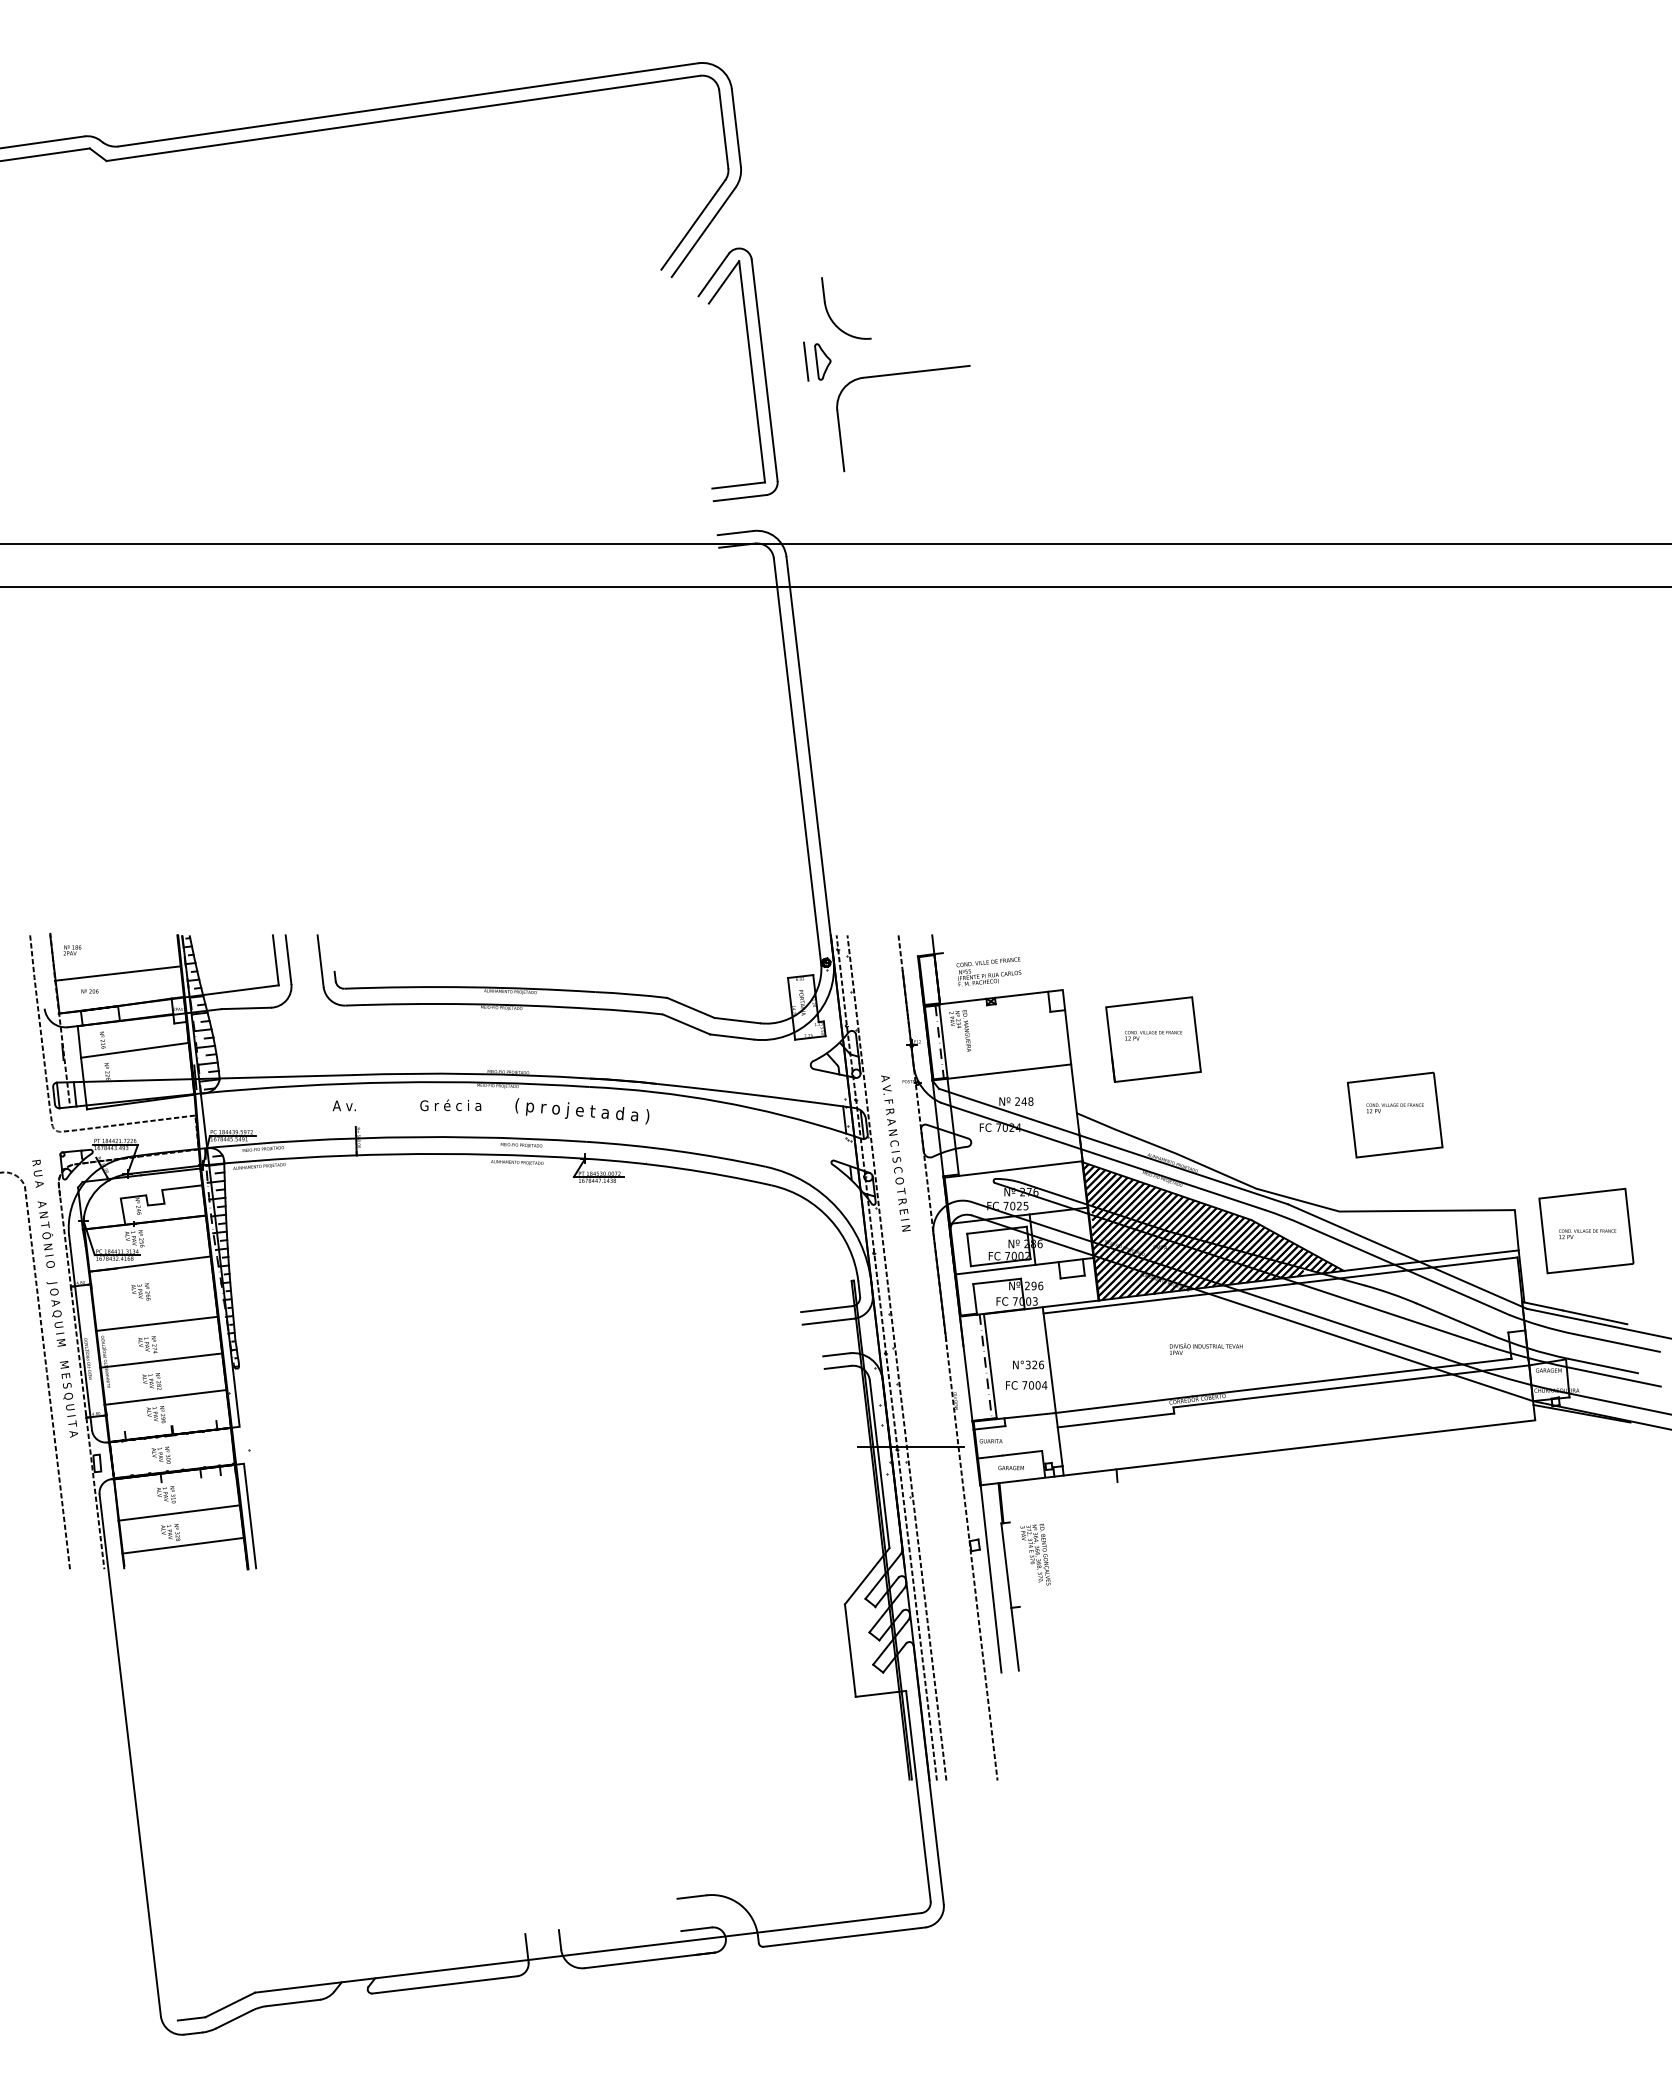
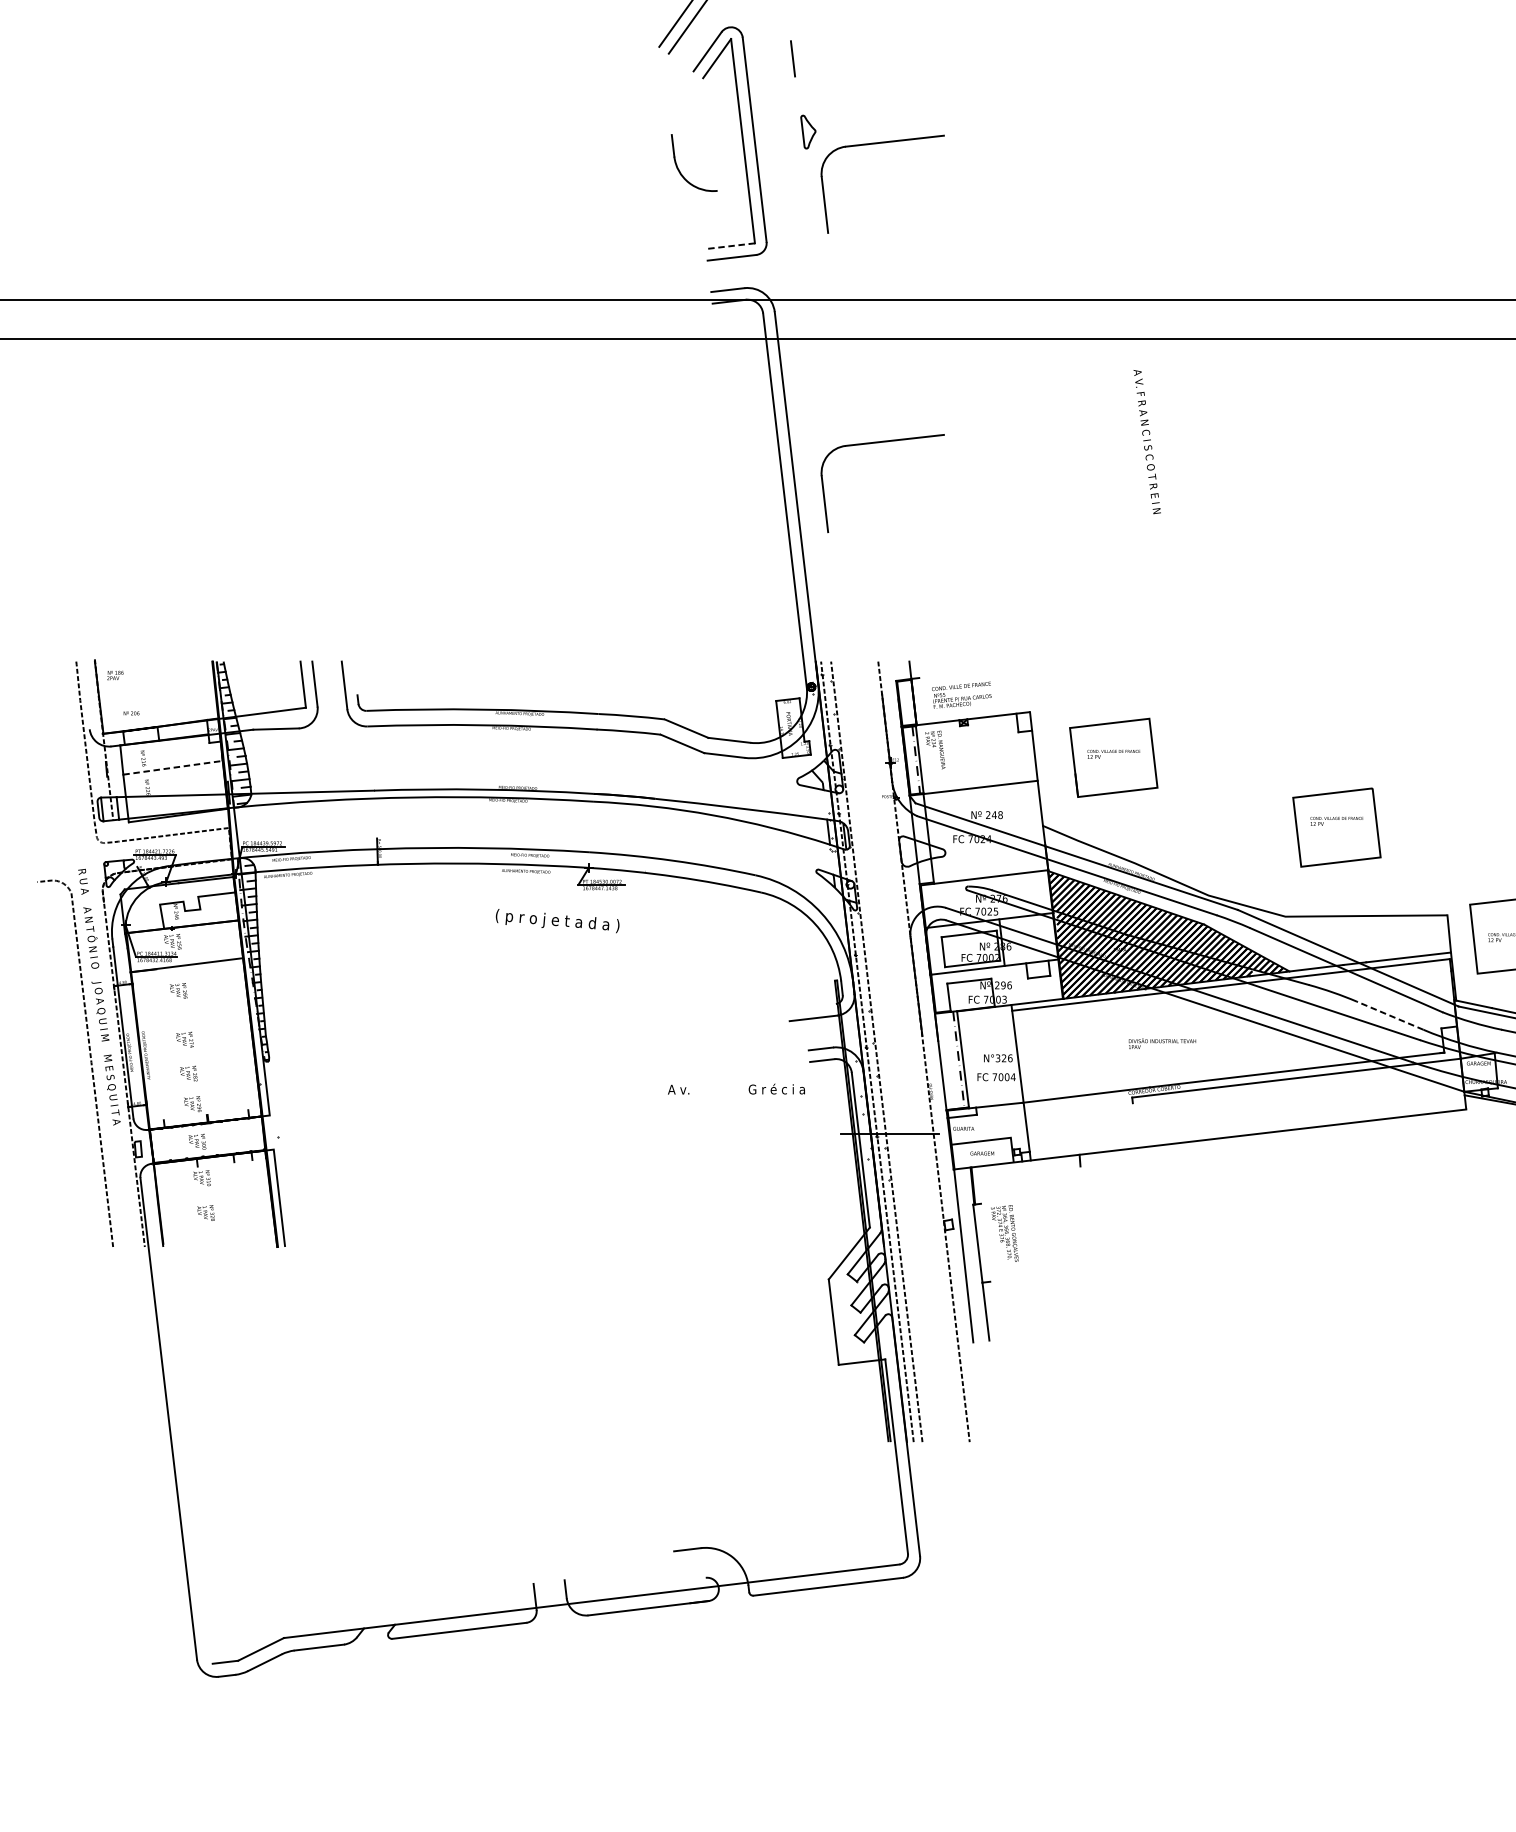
part: (831, 317) -> (680, 171), moved
line: (806, 361) -> (793, 58), moved
line: (738, 485) -> (730, 246), solid -> dashed
part: (895, 699) -> (875, 443), added
line: (117, 973) -> (156, 696), removed
line: (135, 1050) -> (173, 767), solid -> dashed
text: (406, 1105) -> (736, 1089), moved
text: (582, 1111) -> (557, 921), moved
text: (895, 1153) -> (1146, 441), moved
line: (826, 1309) -> (811, 1007), removed
line: (1452, 1318) -> (1389, 1015), solid -> dashed
line: (156, 1323) -> (193, 1020), removed
line: (160, 1360) -> (196, 1054), removed
line: (165, 1397) -> (201, 1088), removed
line: (1115, 1420) -> (1078, 1109), removed
line: (179, 1512) -> (214, 1194), removed
line: (182, 1545) -> (217, 1225), removed
line: (696, 1929) -> (691, 1579), removed

